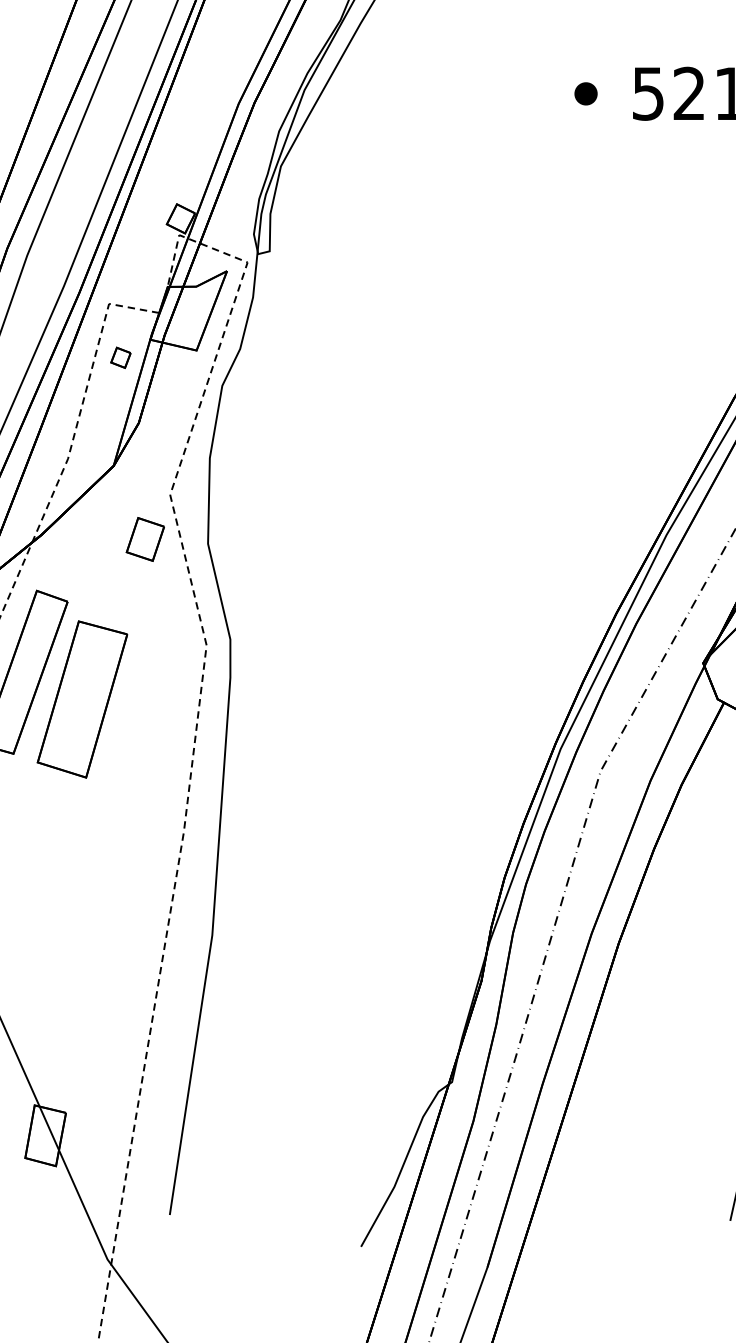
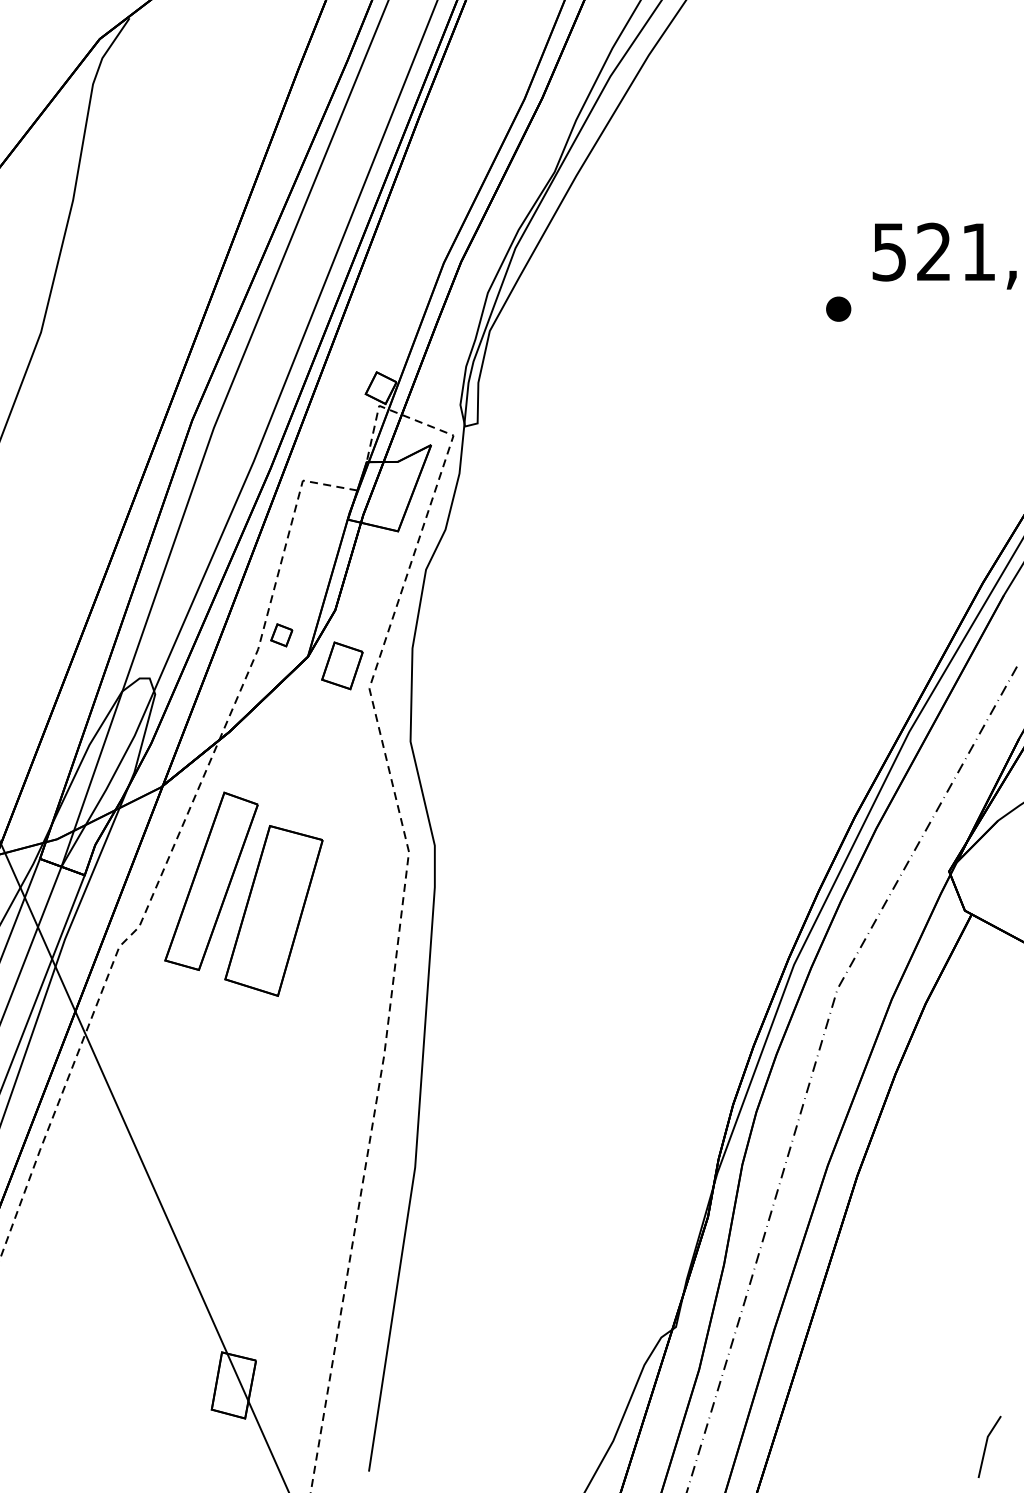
part: (585, 93) -> (838, 308), moved
part: (120, 358) -> (281, 635), moved
part: (145, 539) -> (342, 665), moved

